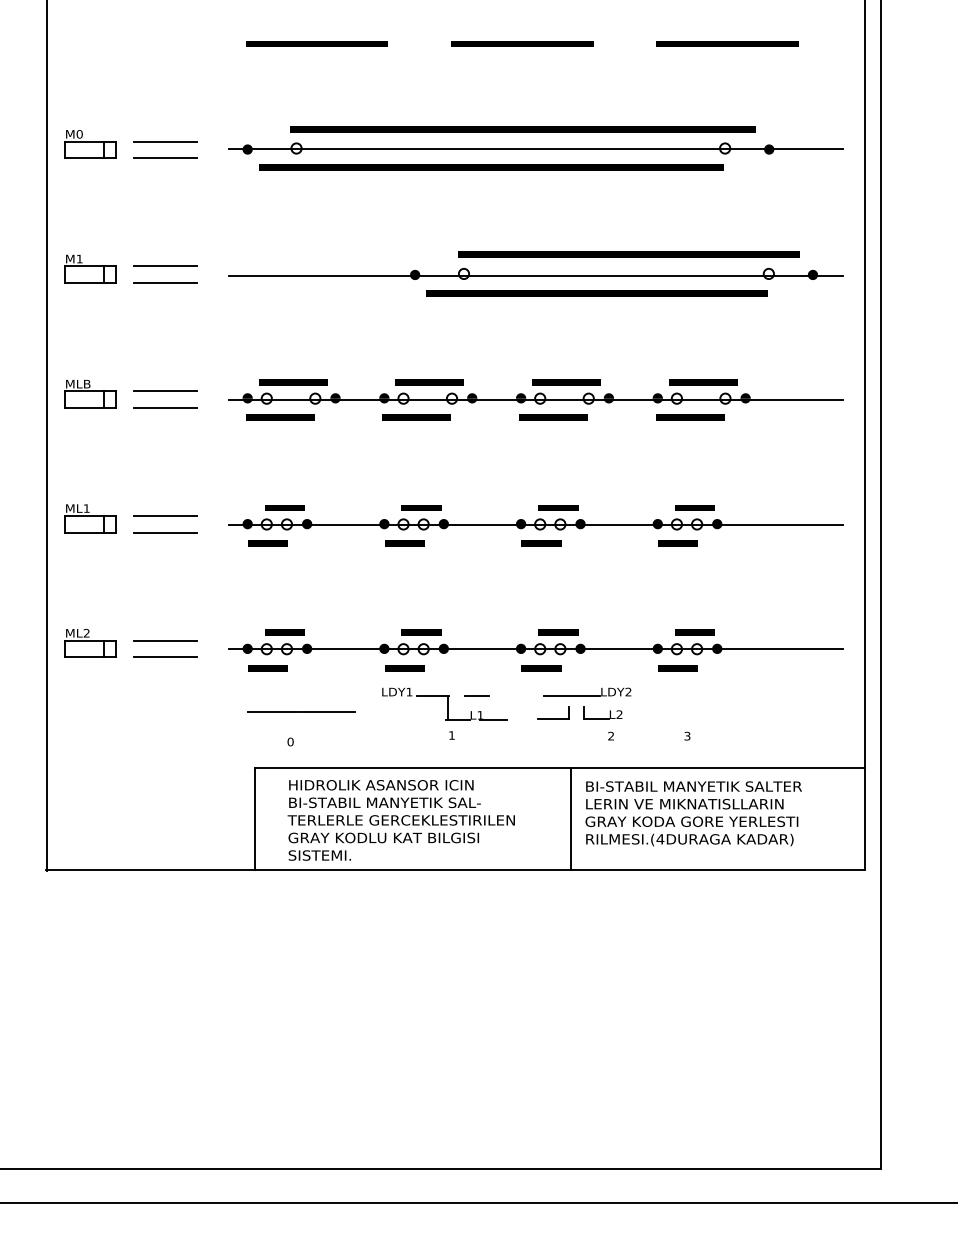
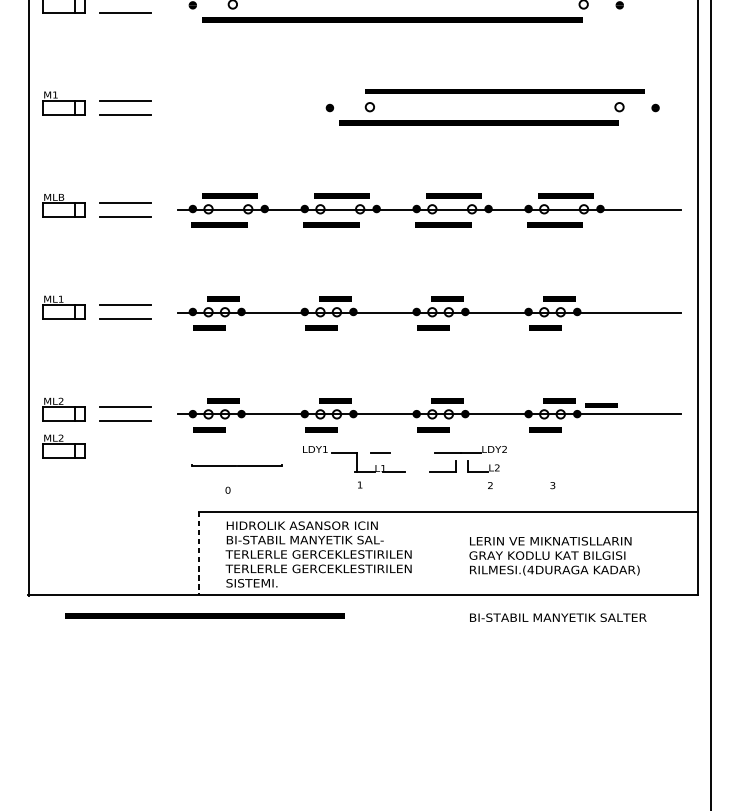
line: (536, 149) -> (429, 5), removed
line: (536, 275) -> (429, 108), removed
line: (746, 638) -> (601, 405), added
part: (90, 688) -> (64, 446), added
text: (693, 786) -> (557, 617), moved
line: (570, 818) -> (457, 552), removed
line: (254, 819) -> (198, 553), solid -> dashed
text: (731, 821) -> (588, 555), GRAY KODA GORE YERLESTI -> GRAY KODLU KAT BILGISI
text: (400, 837) -> (317, 568), GRAY KODLU KAT BILGISI -> TERLERLE GERCEKLESTIRILEN
line: (261, 895) -> (204, 615), added

